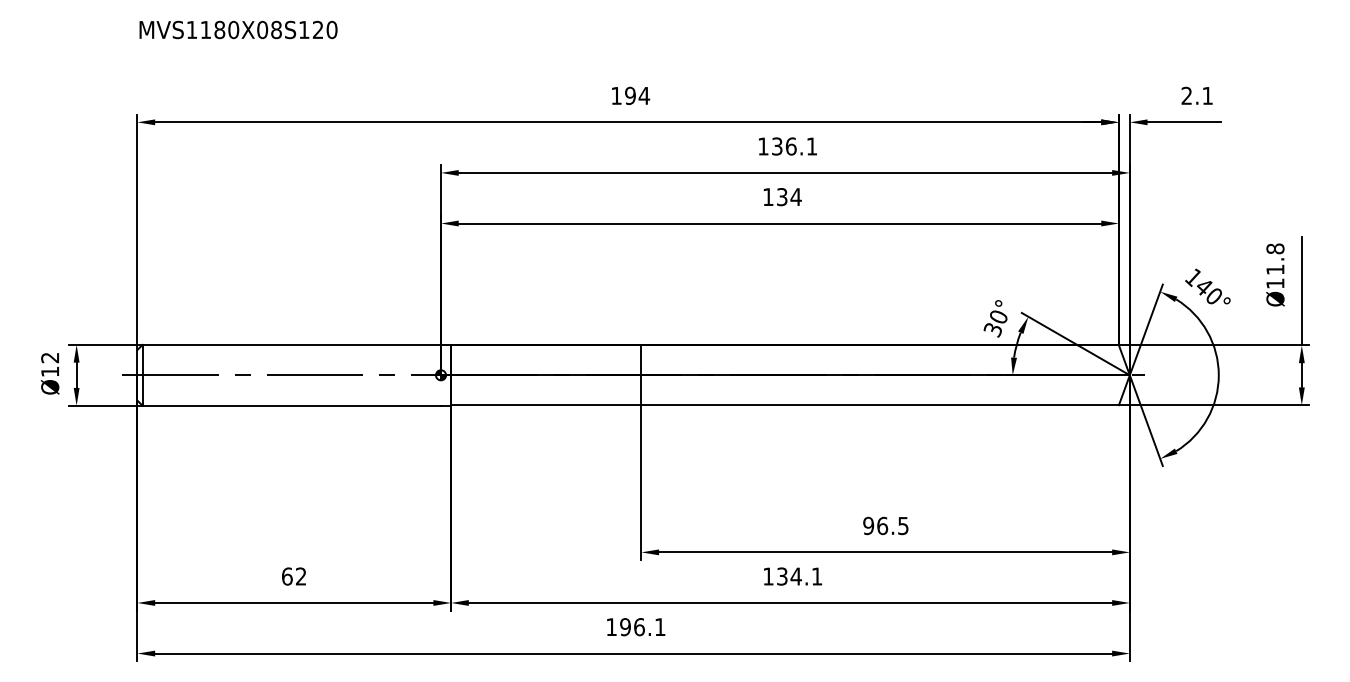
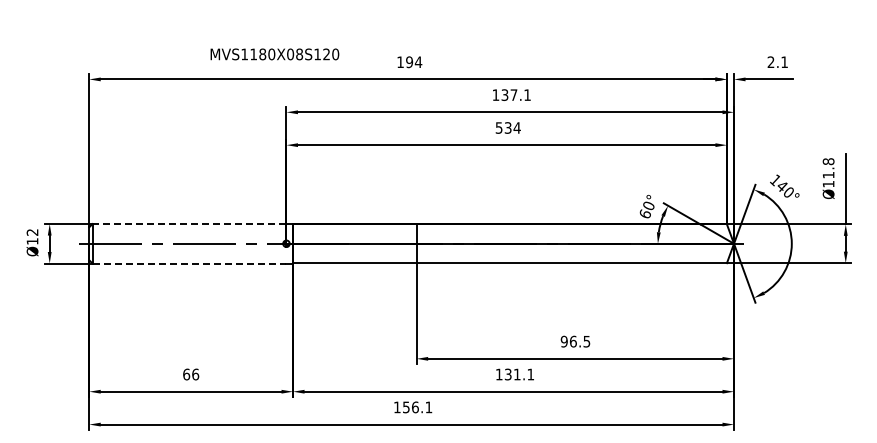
text: (237, 30) -> (274, 54), moved
text: (790, 145) -> (513, 94), 136.1 -> 137.1
text: (767, 196) -> (498, 127), 134 -> 534
text: (992, 330) -> (644, 214), 30° -> 60°
line: (291, 345) -> (189, 224), solid -> dashed
line: (291, 405) -> (189, 263), solid -> dashed
text: (300, 576) -> (195, 374), 62 -> 66
text: (795, 576) -> (516, 374), 134.1 -> 131.1
text: (624, 625) -> (405, 406), 196.1 -> 156.1

